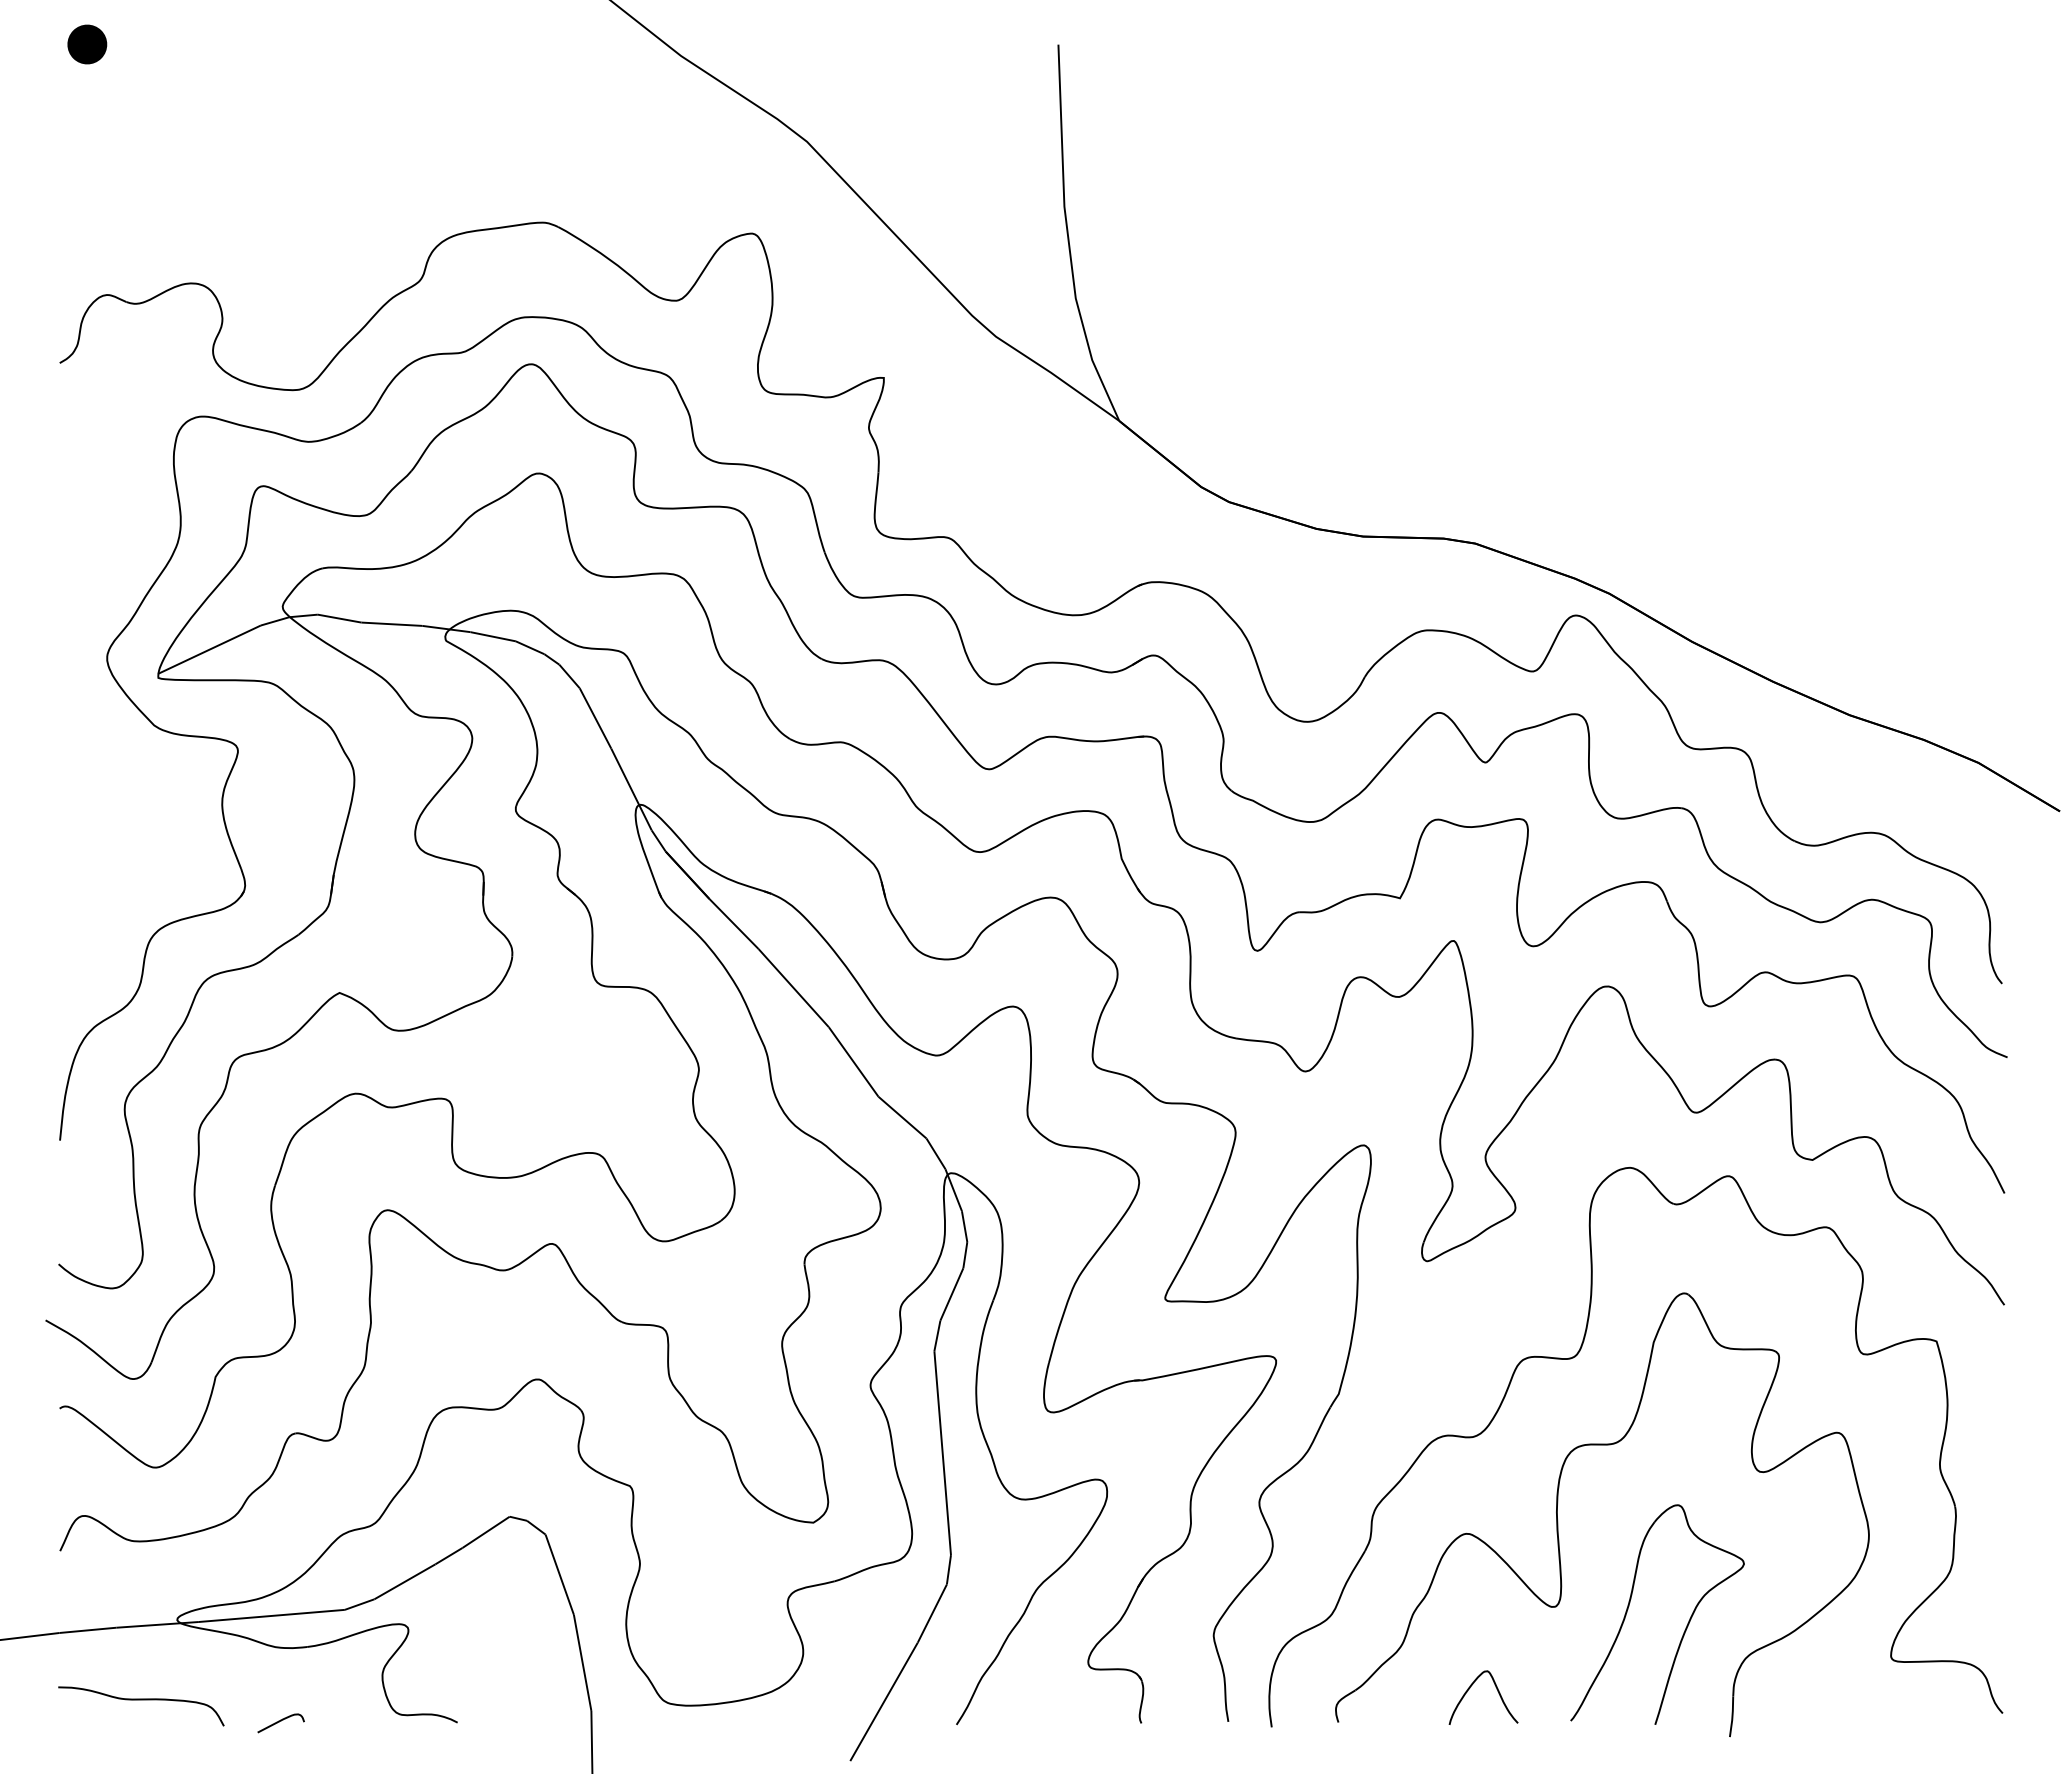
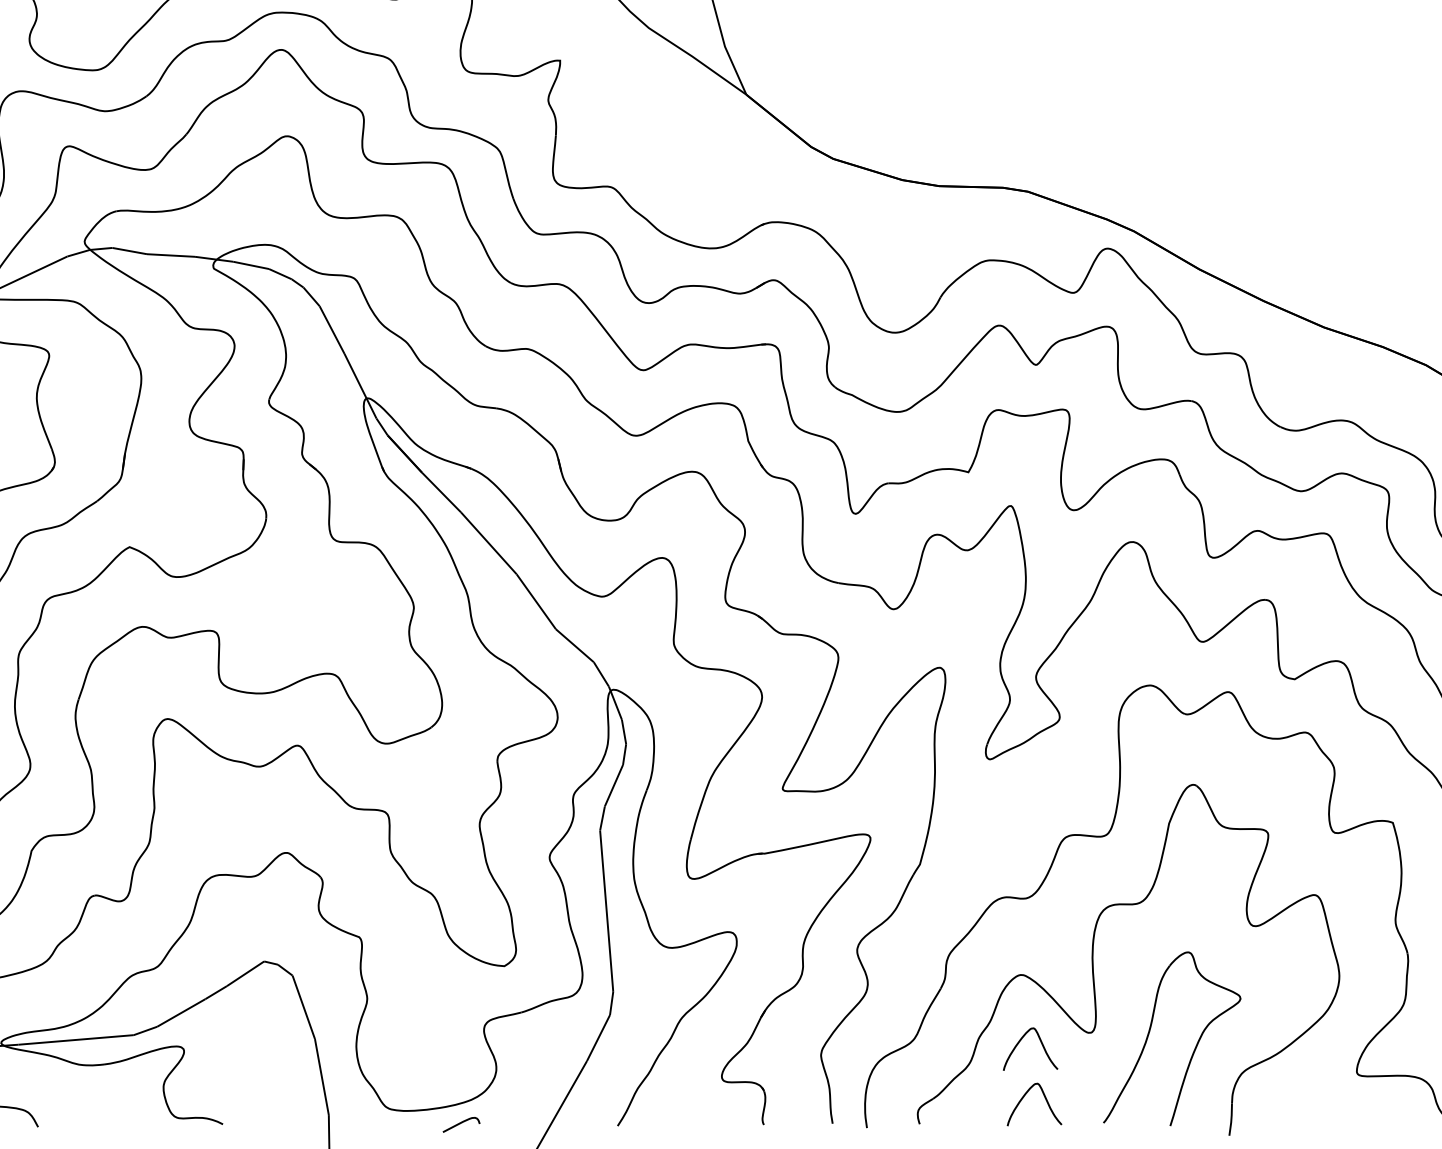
curve: (1492, 1621) -> (1041, 1044), added
curve: (279, 1722) -> (460, 1124), moved

